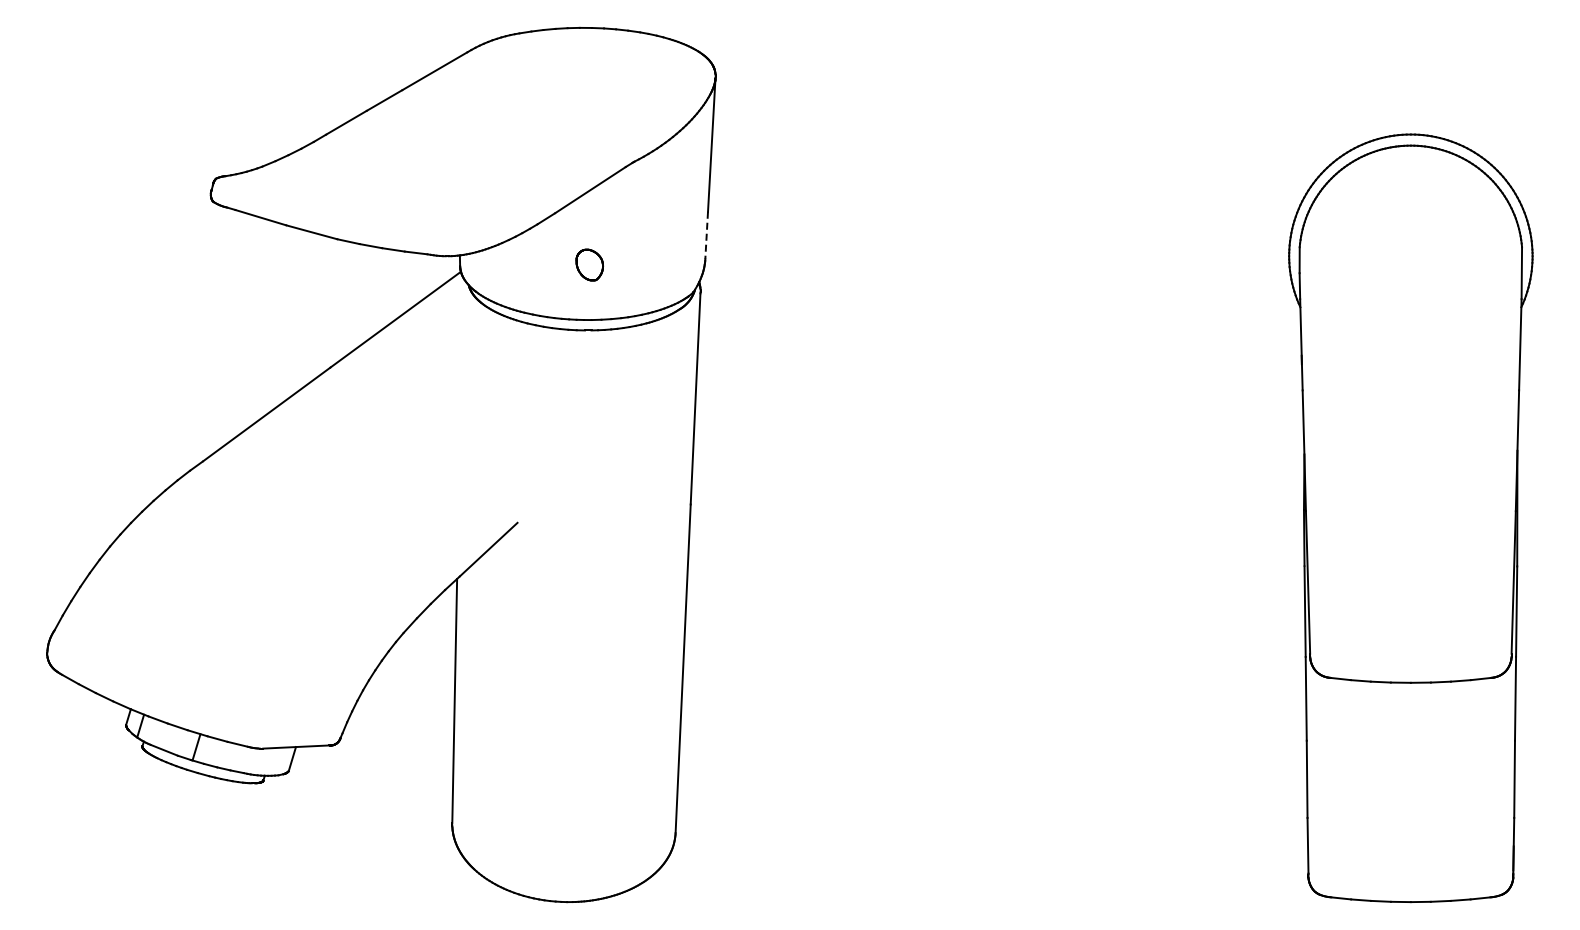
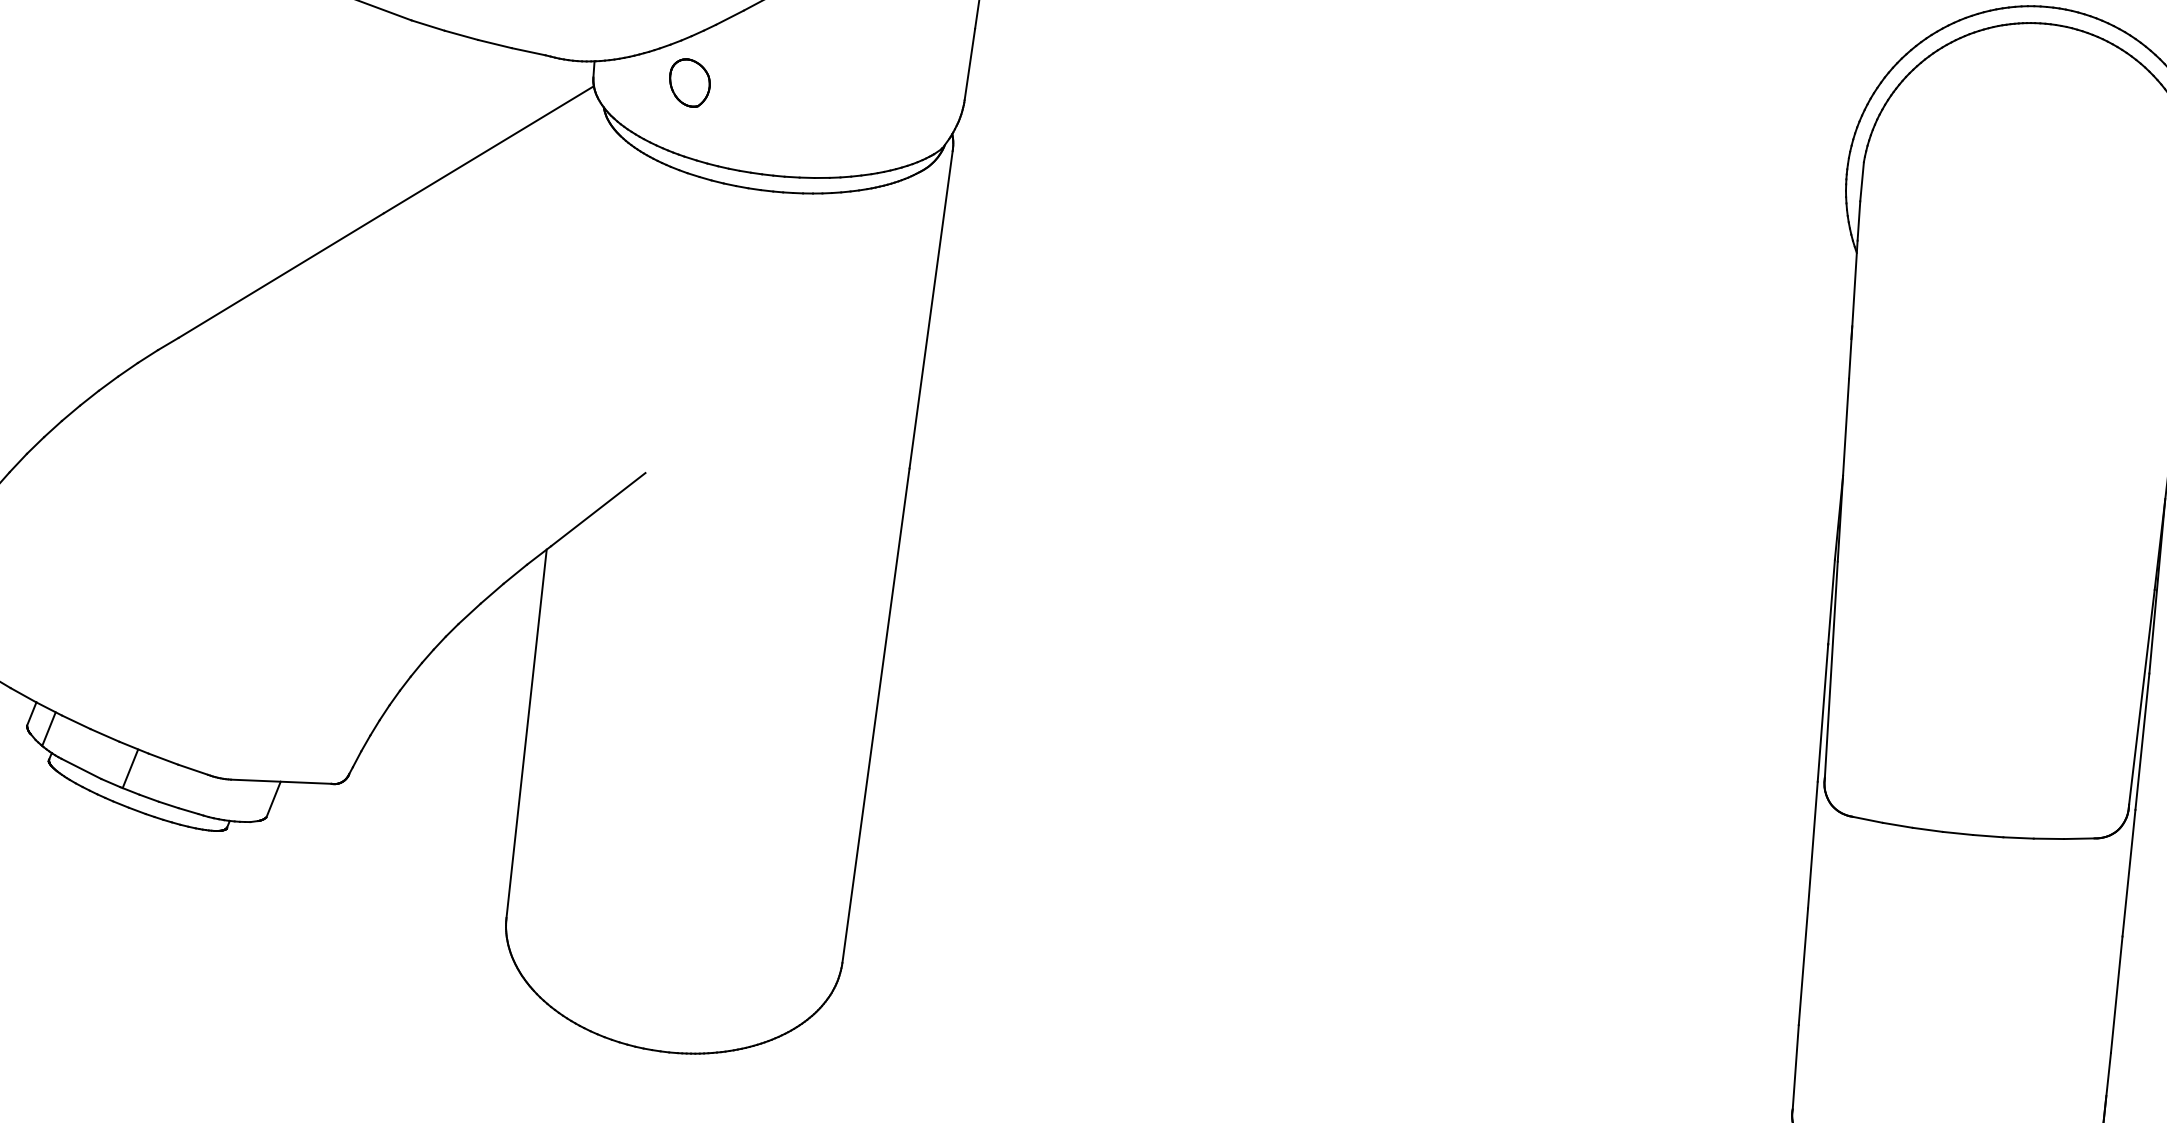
line: (706, 235) -> (969, 64), dashed -> solid
part: (589, 264) -> (689, 82), moved

